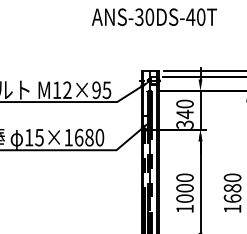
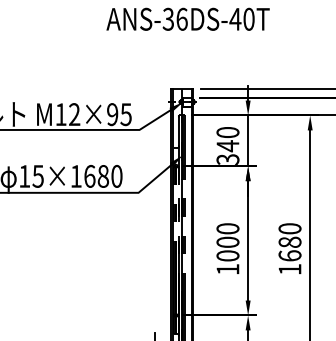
text: (149, 16) -> (181, 18), ANS-30DS-40T -> ANS-36DS-40T

